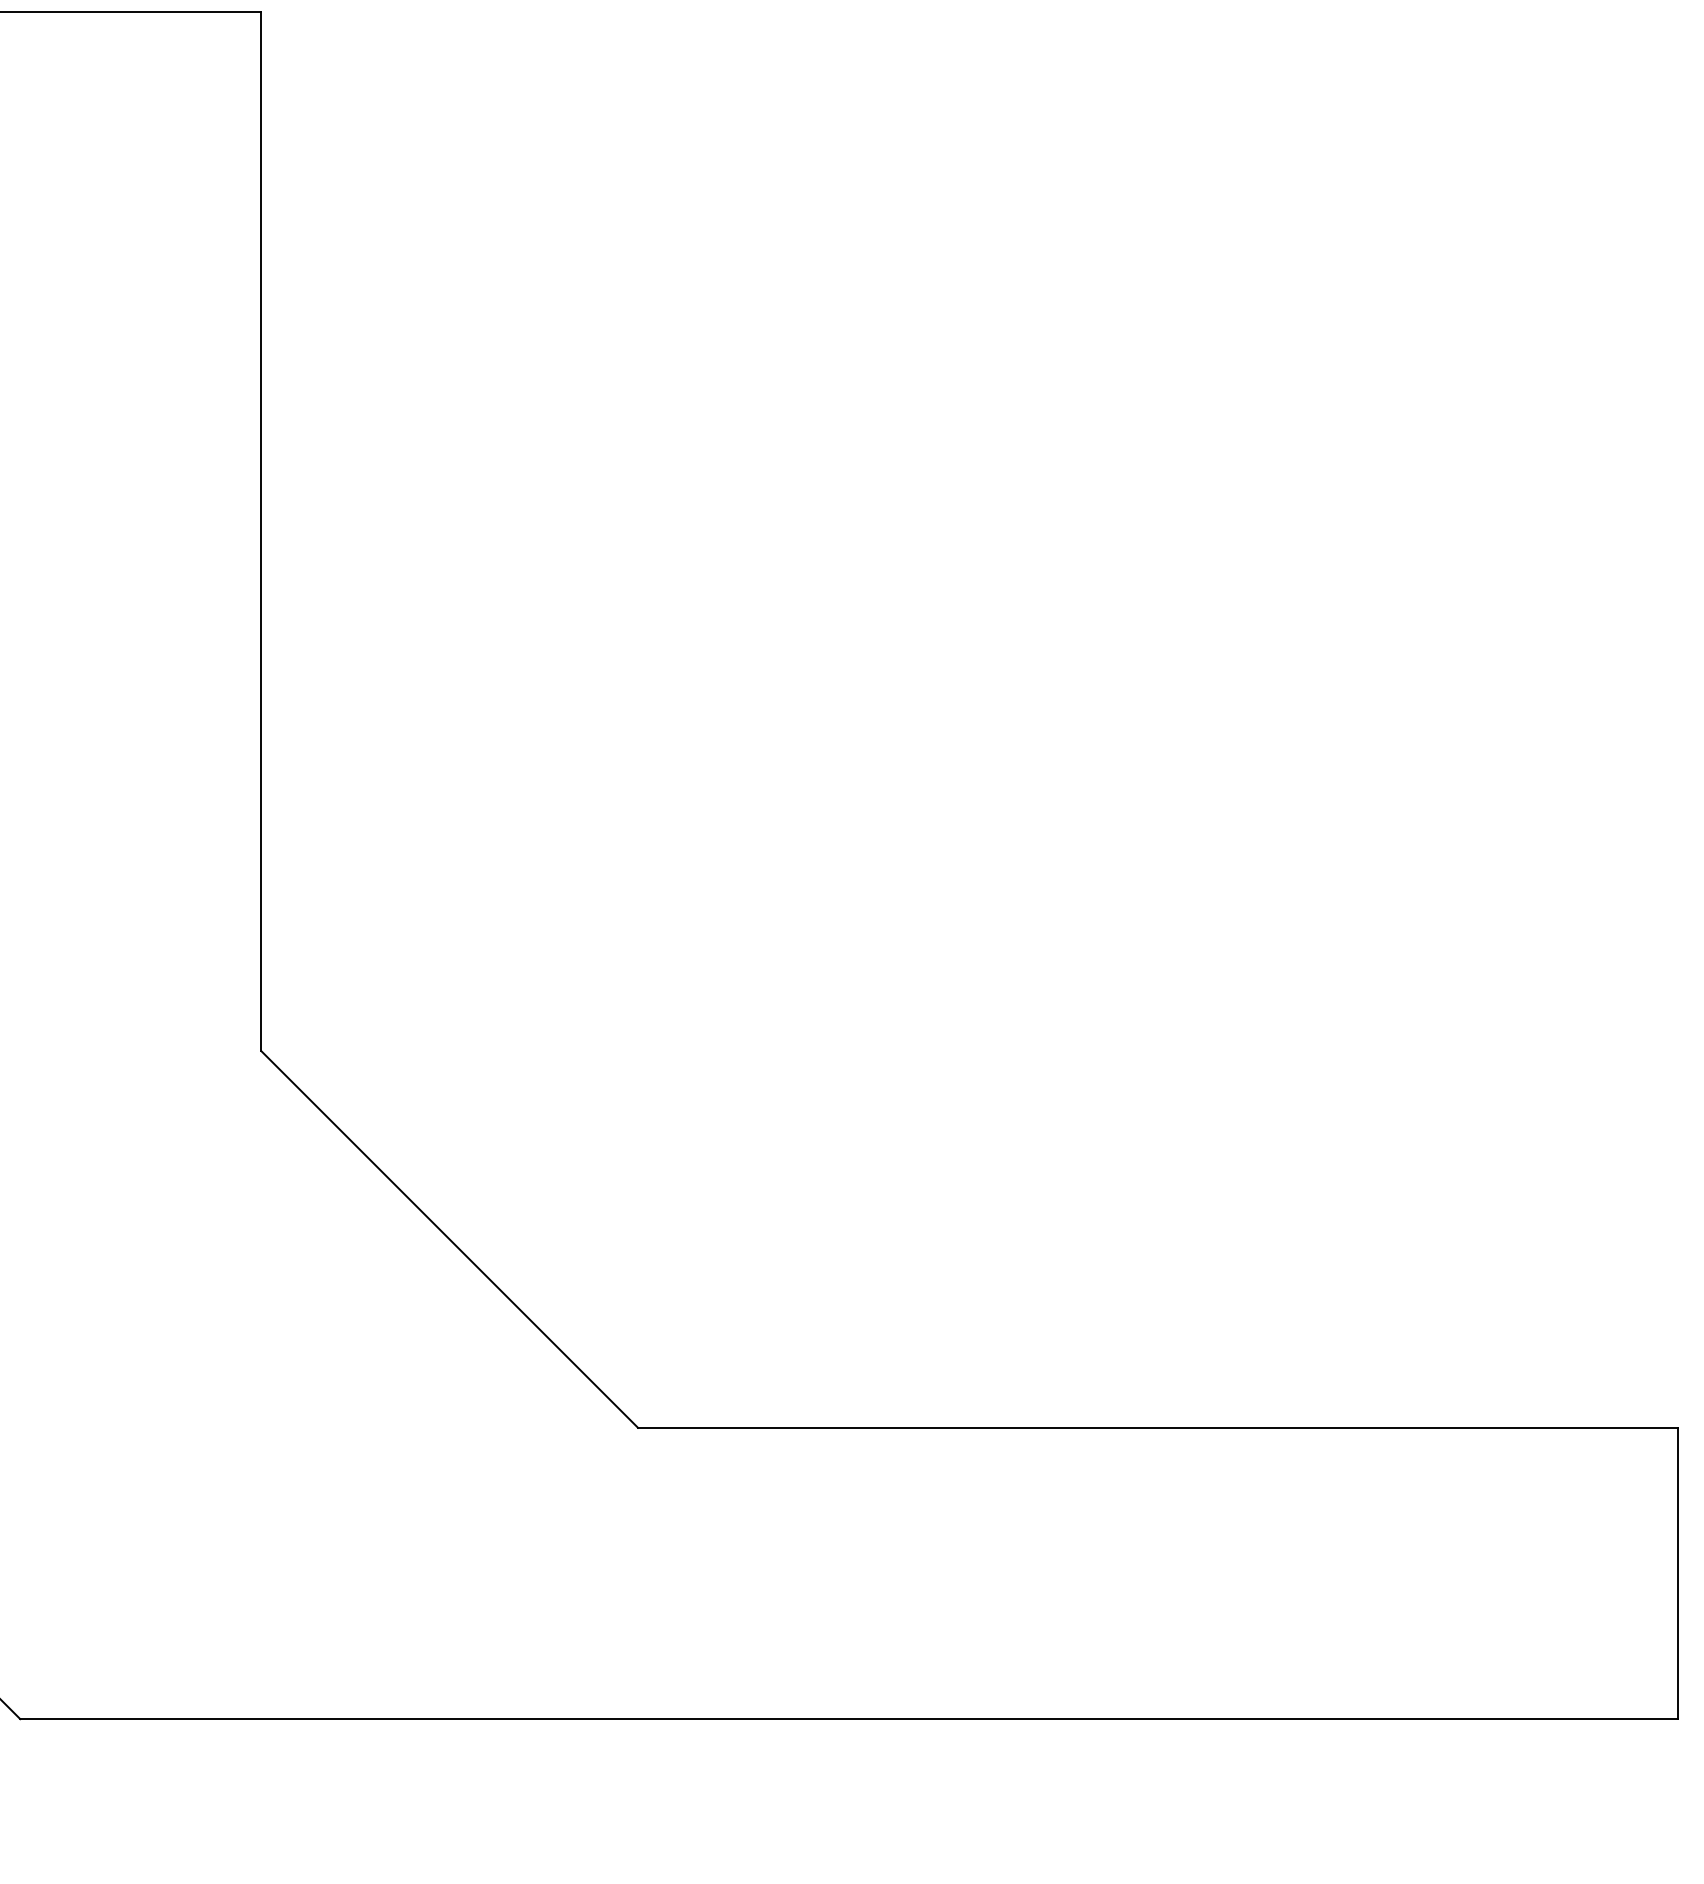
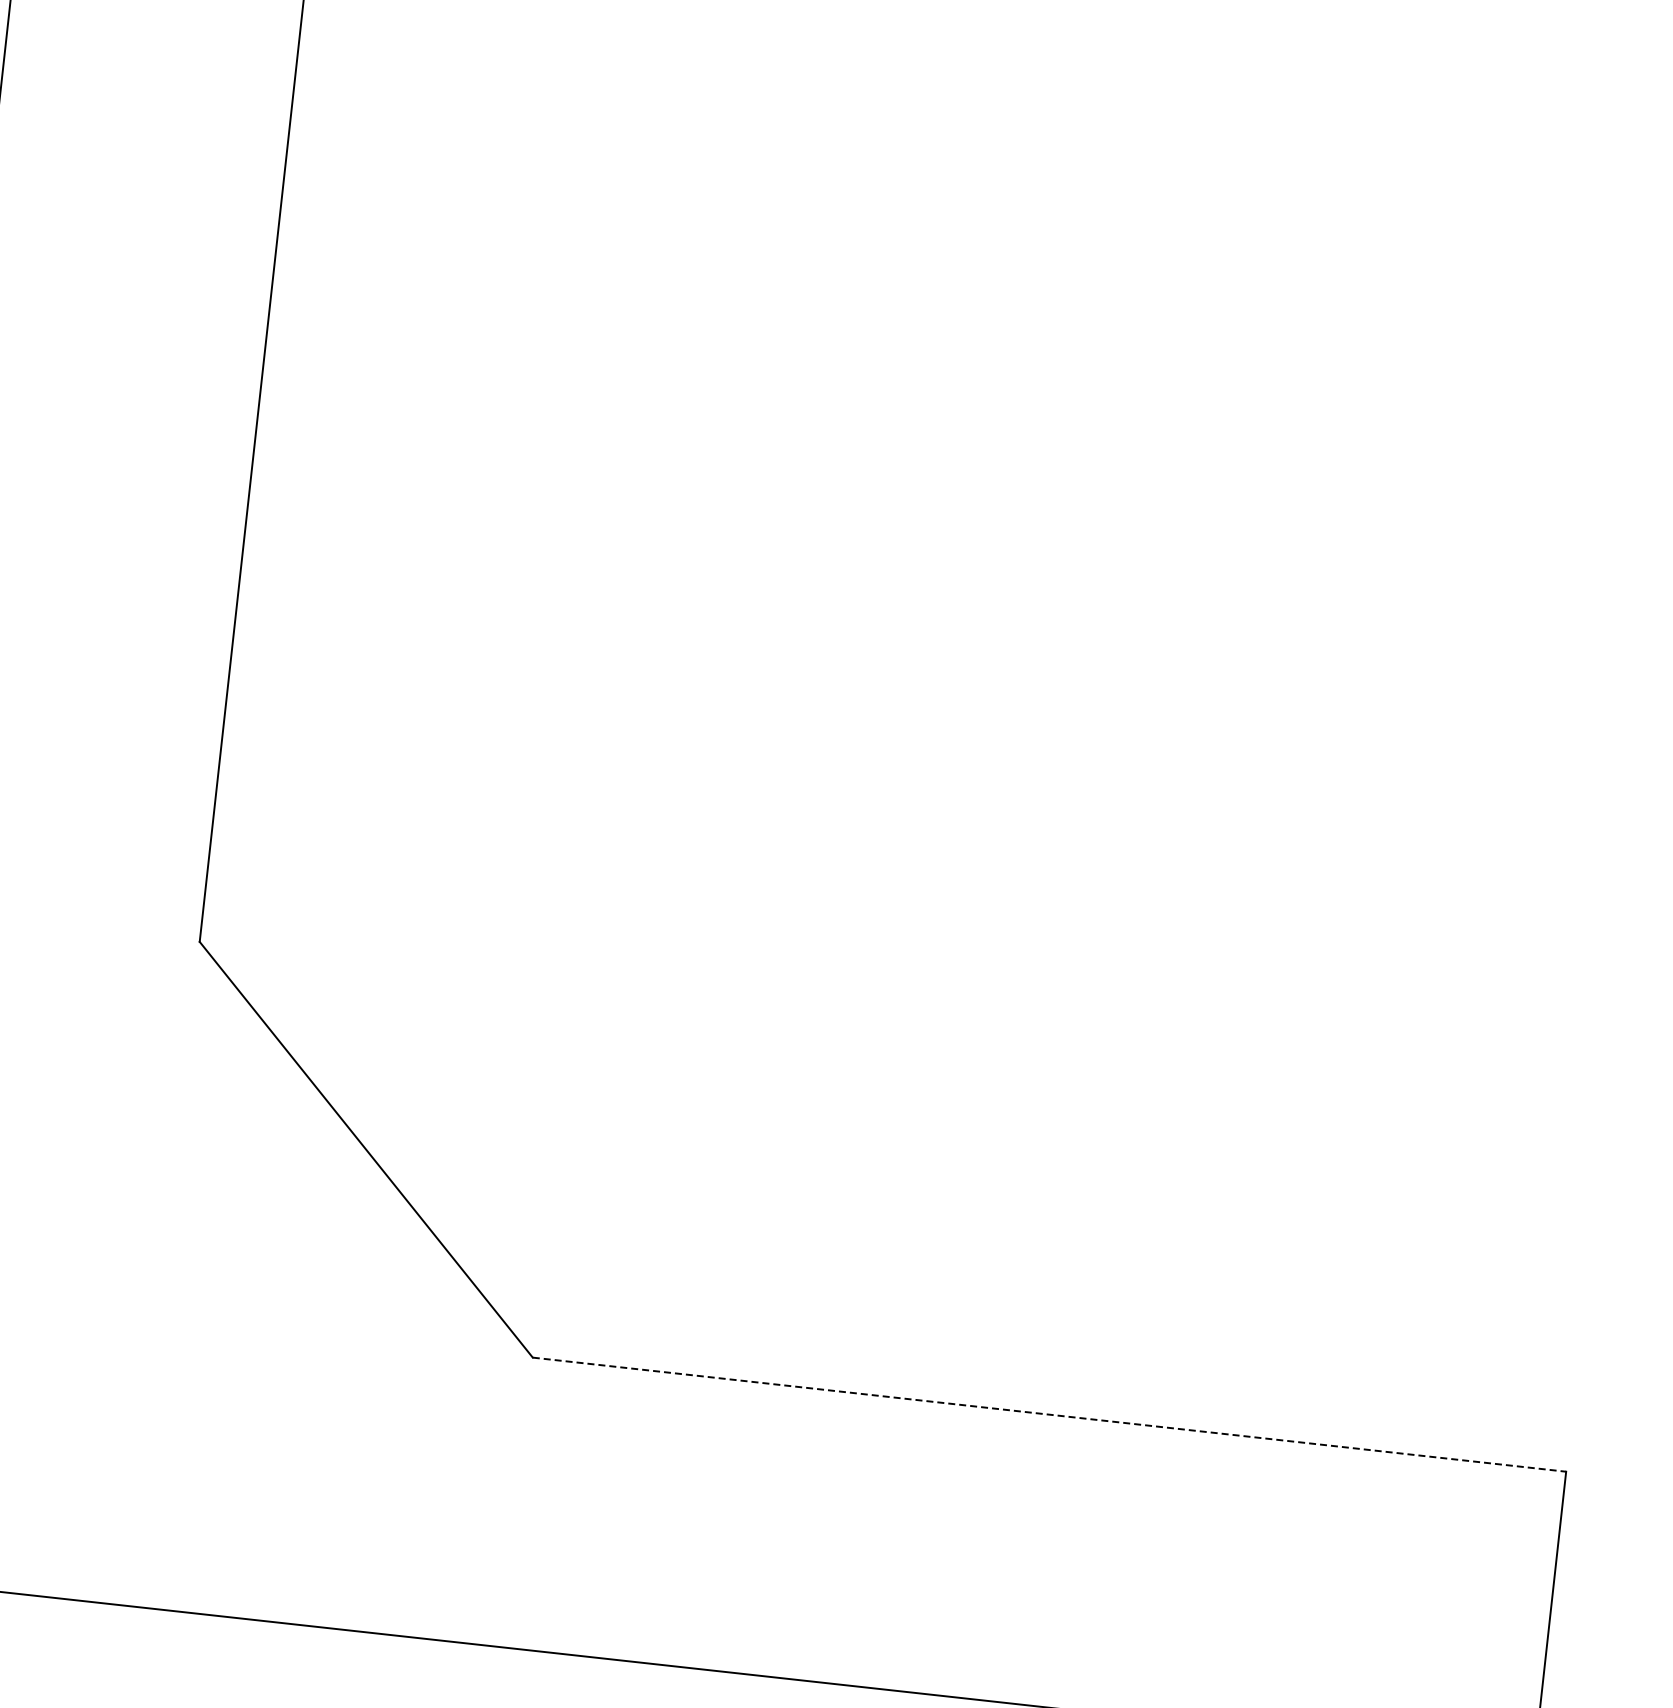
line: (1157, 1427) -> (1049, 1414), solid -> dashed

